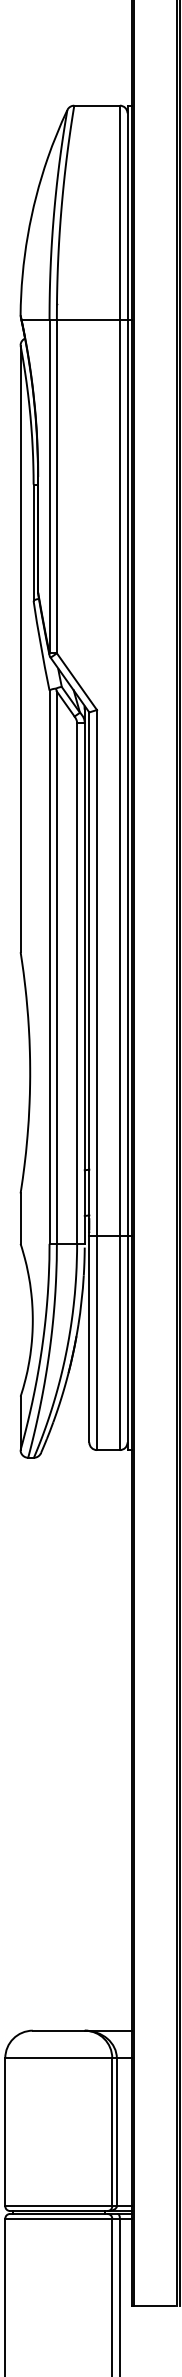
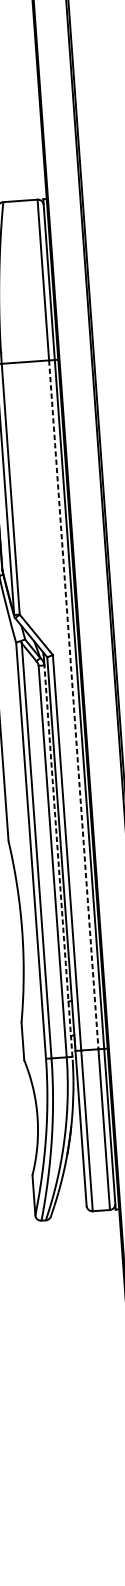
line: (119, 778) -> (73, 705), solid -> dashed
line: (84, 982) -> (58, 860), solid -> dashed

